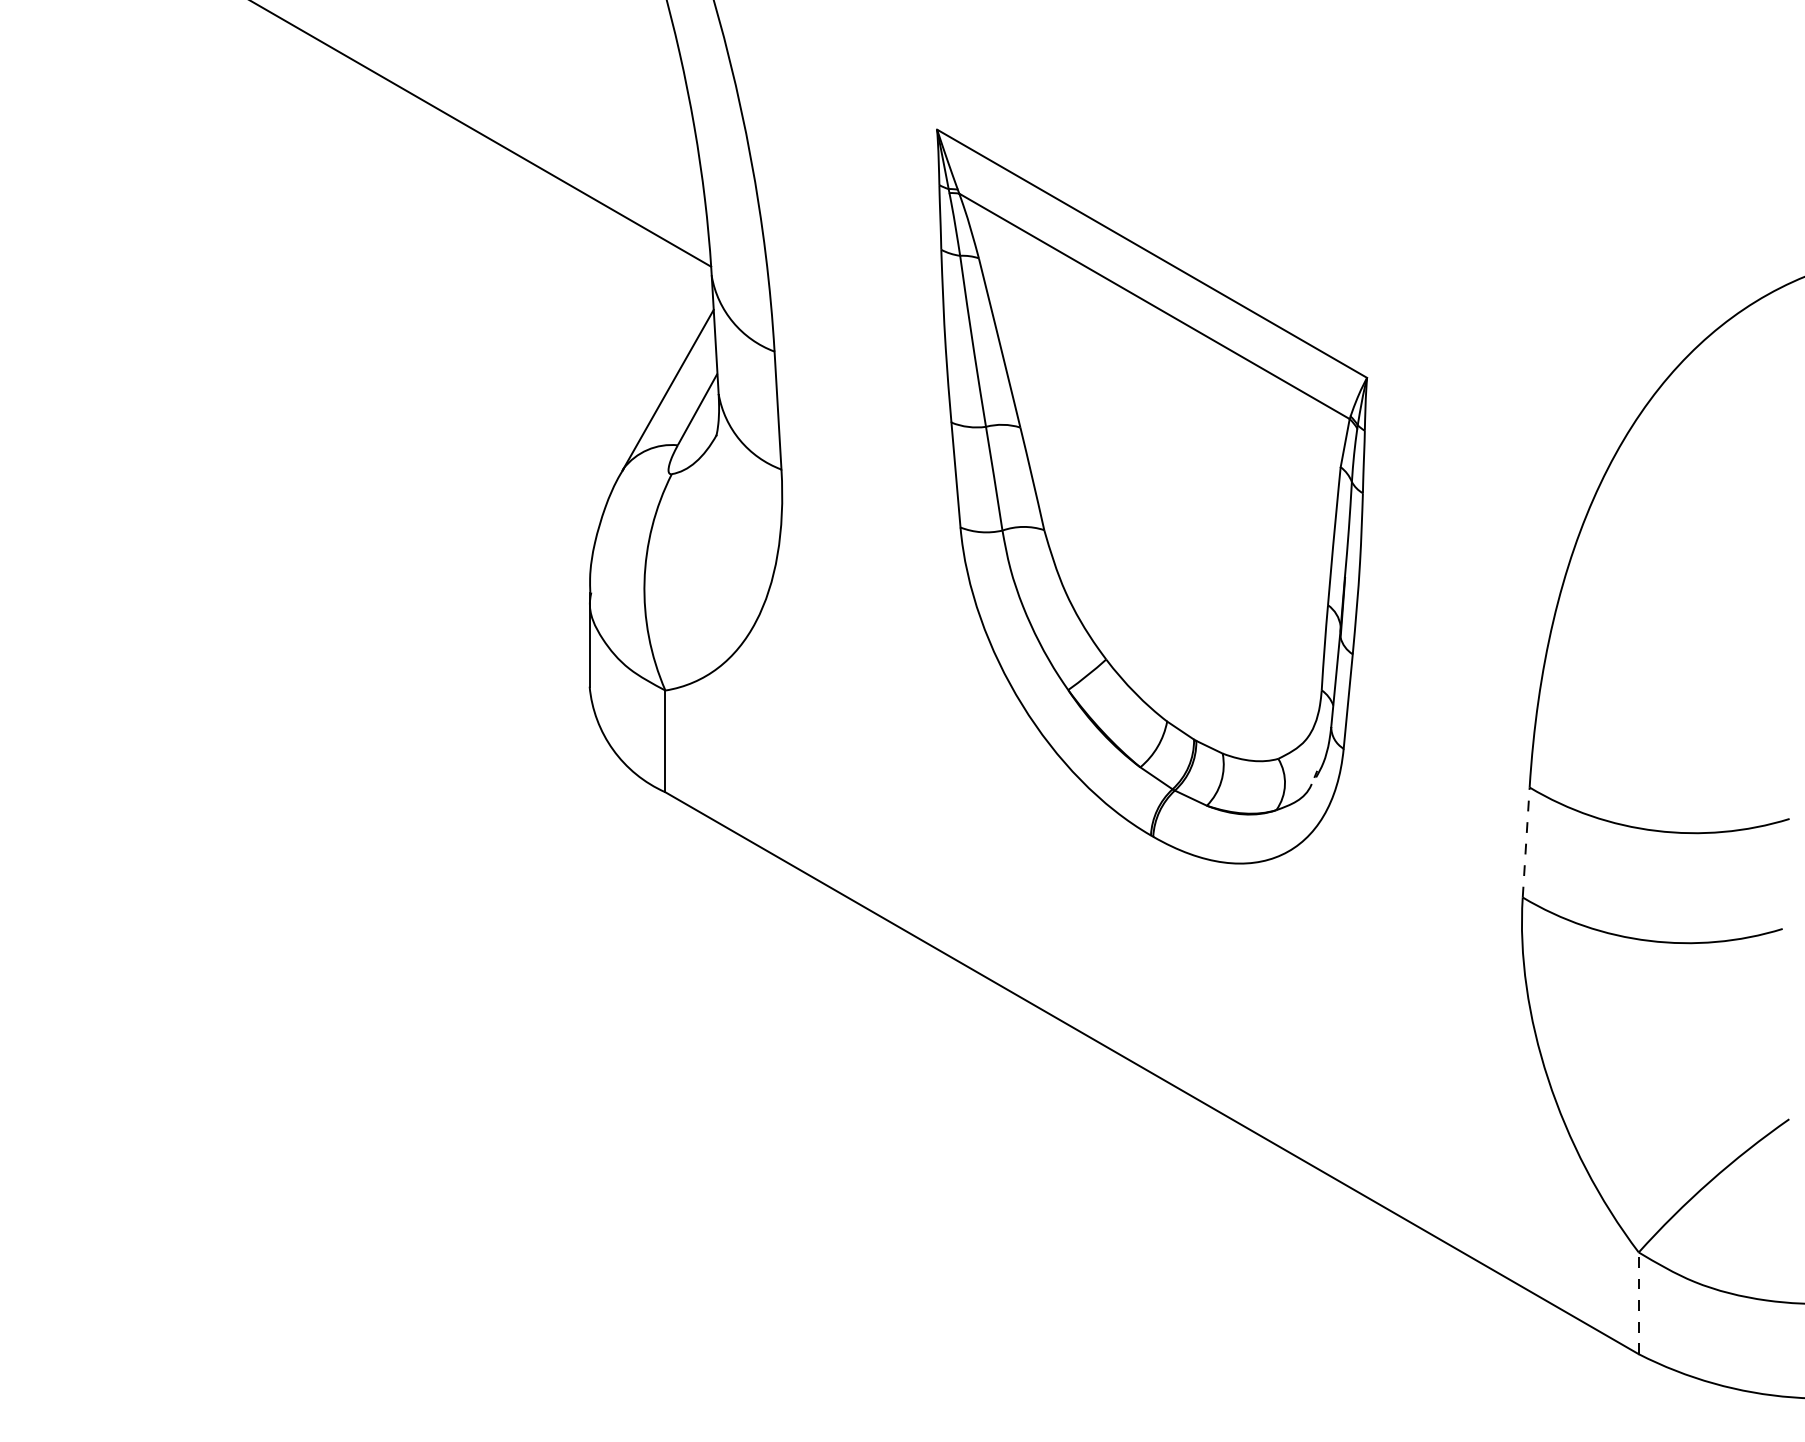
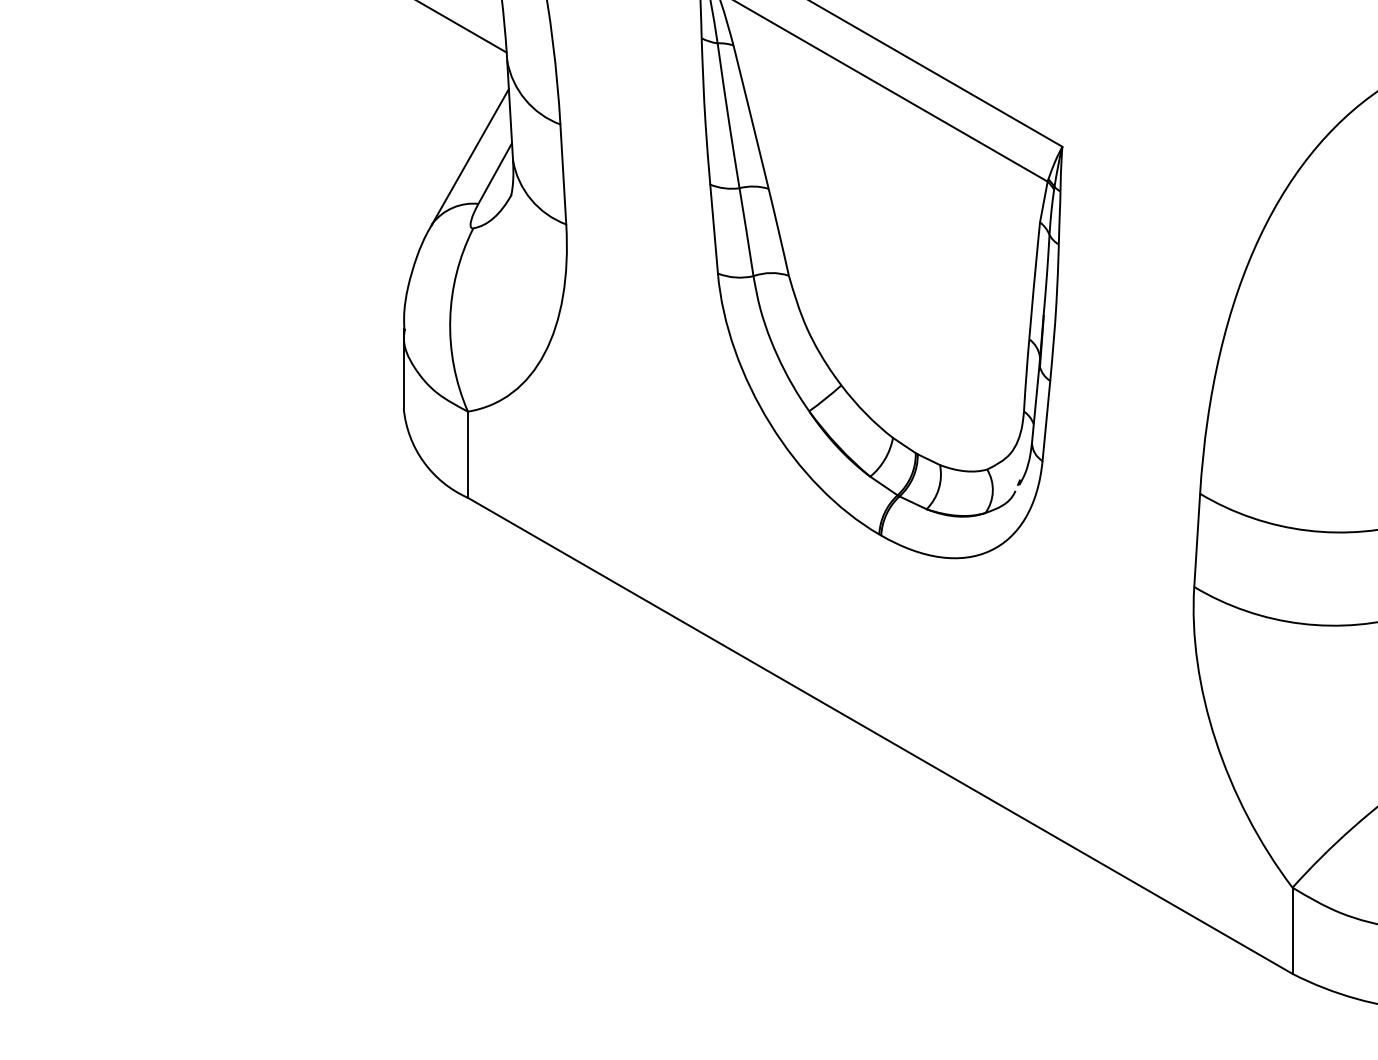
line: (1526, 842) -> (1197, 540), dashed -> solid
line: (1638, 1303) -> (1292, 930), dashed -> solid

